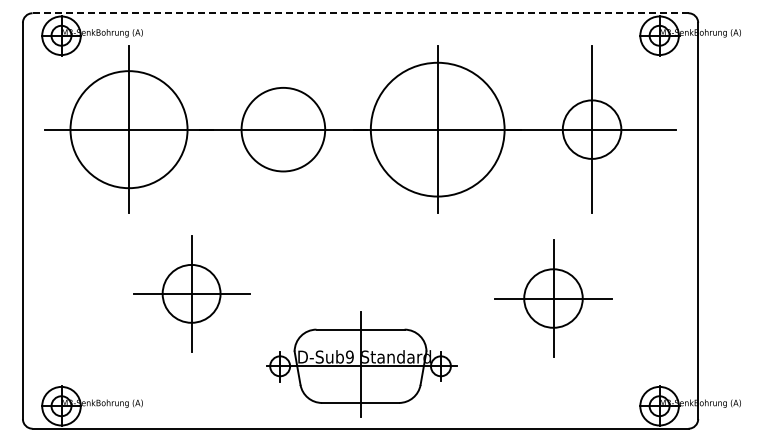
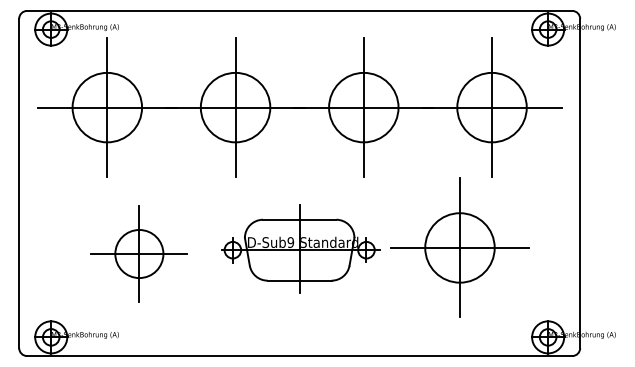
line: (360, 13) -> (299, 11), dashed -> solid
circle: (128, 129) -> (106, 107), size x0.71
line: (283, 129) -> (235, 107), added
circle: (437, 129) -> (363, 107), size x0.62
circle: (591, 129) -> (491, 107), size x1.43
part: (191, 293) -> (139, 253), moved
part: (553, 298) -> (459, 247), size x1.43
part: (361, 364) -> (300, 248), moved

